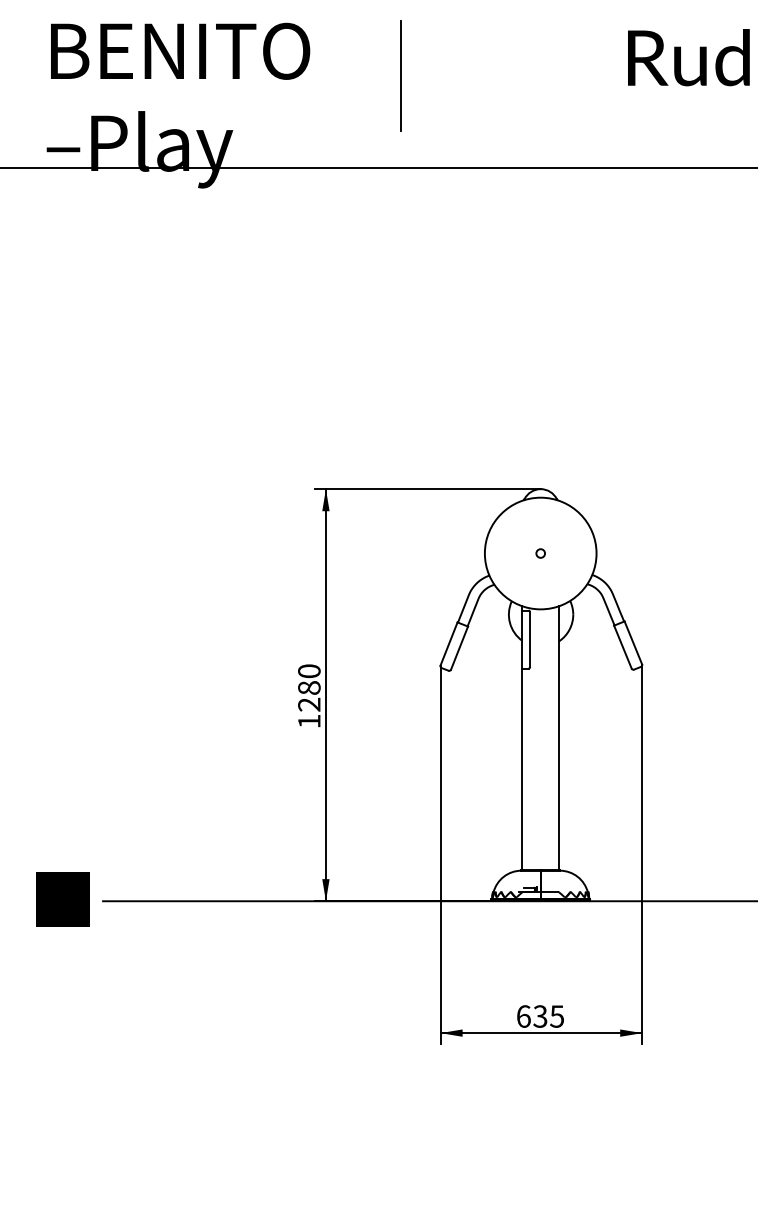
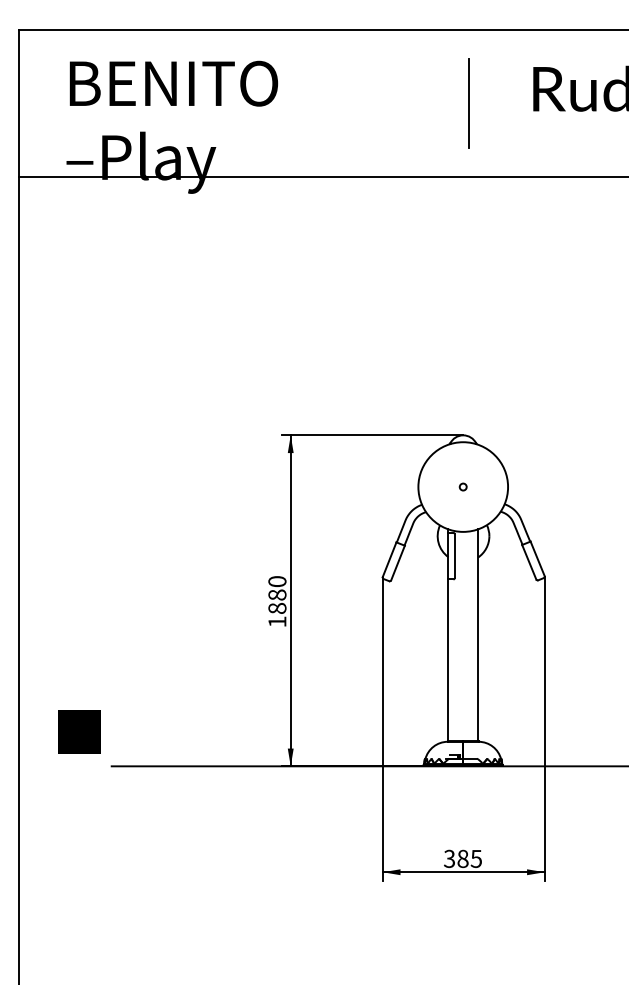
line: (400, 75) -> (468, 103), moved
text: (309, 704) -> (277, 608), 1280 -> 1880
text: (62, 898) -> (79, 731), moved
text: (532, 1016) -> (456, 858), 635 -> 385

